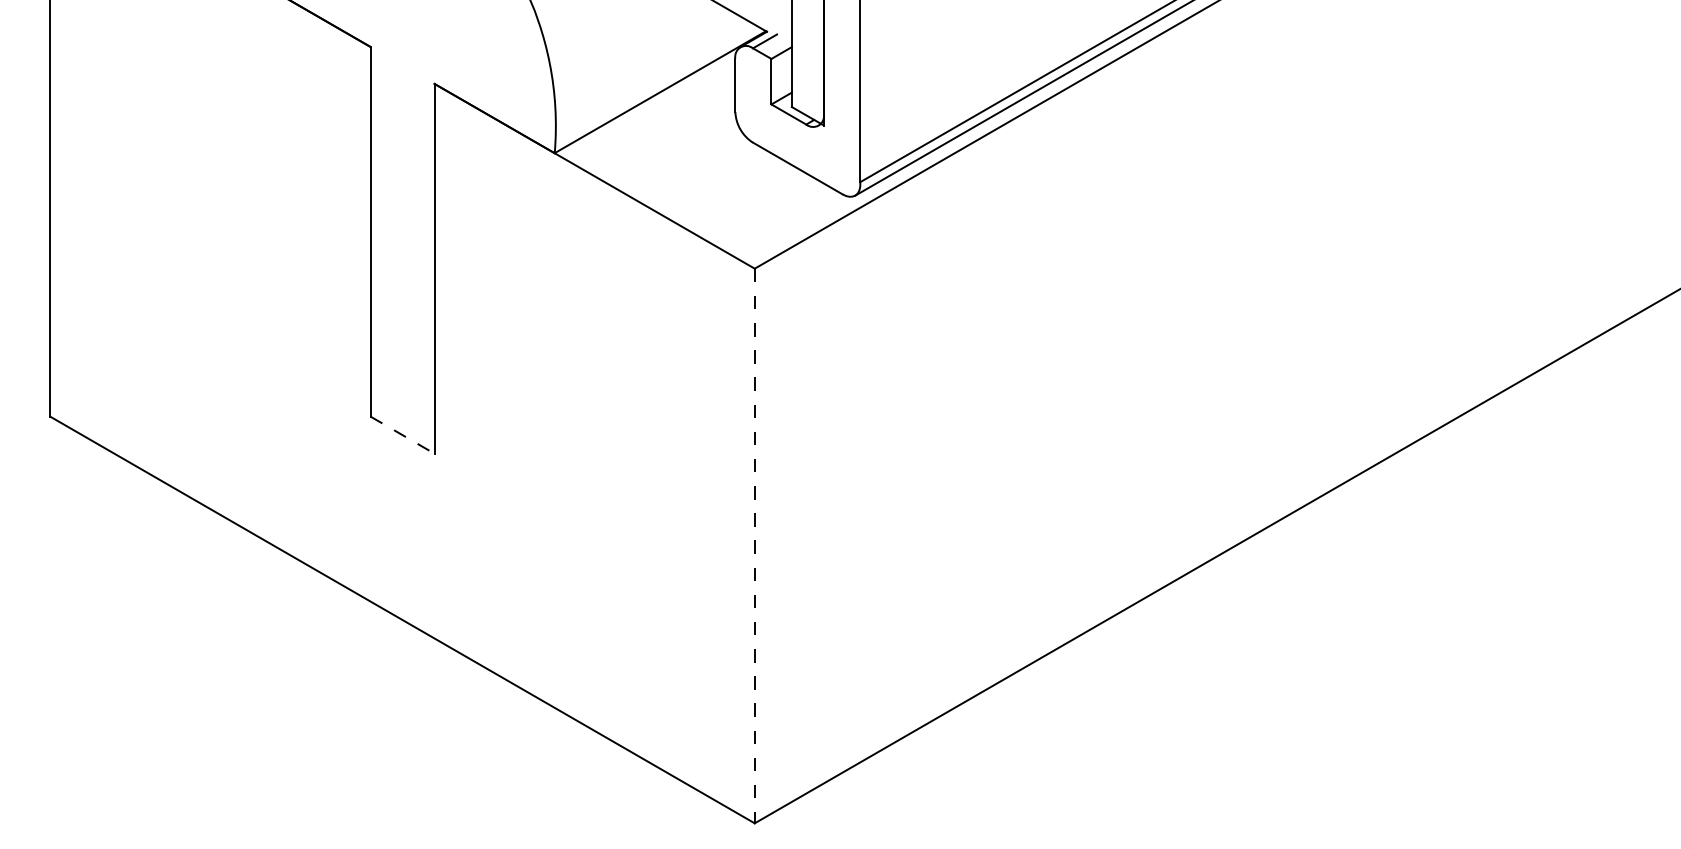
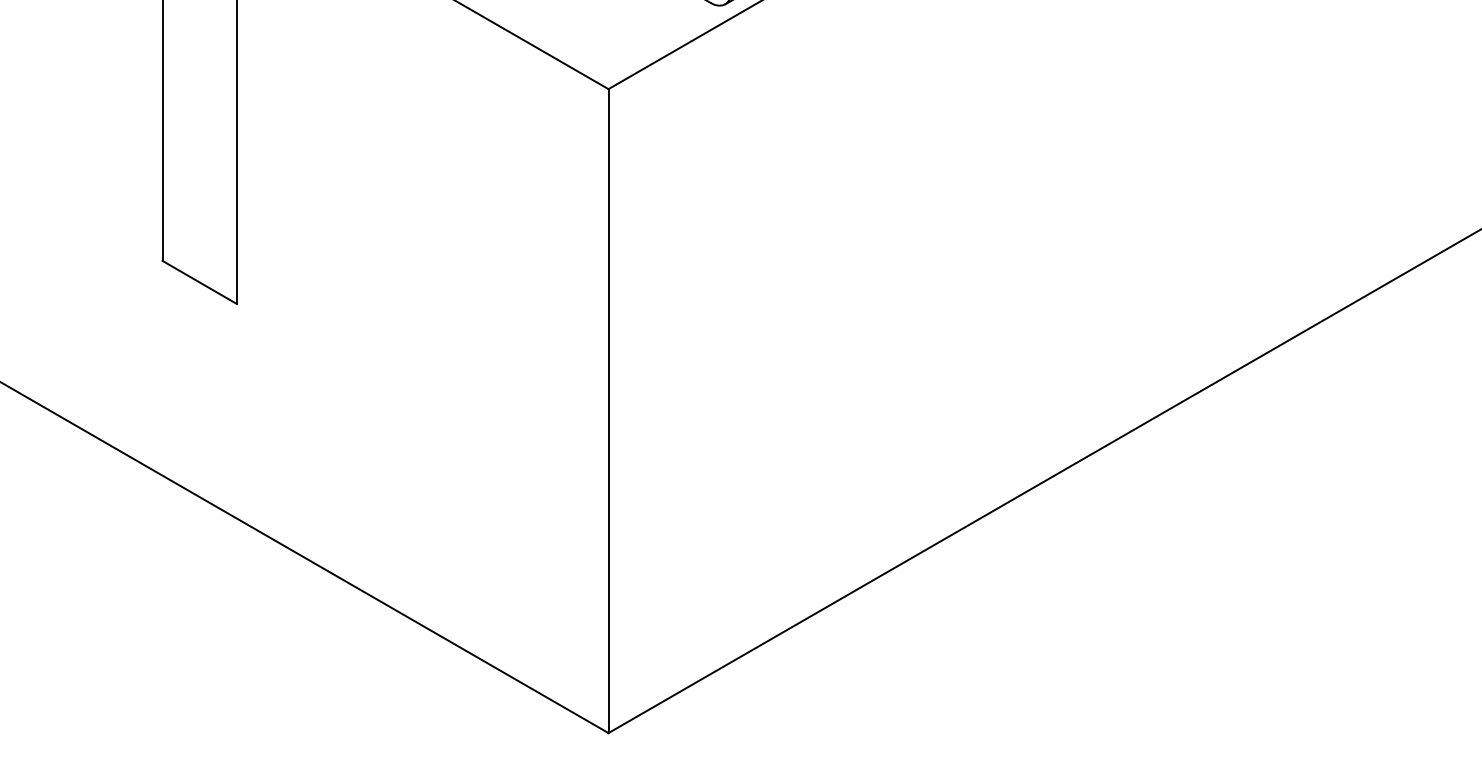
line: (402, 435) -> (199, 282), dashed -> solid
line: (754, 546) -> (608, 411), dashed -> solid

